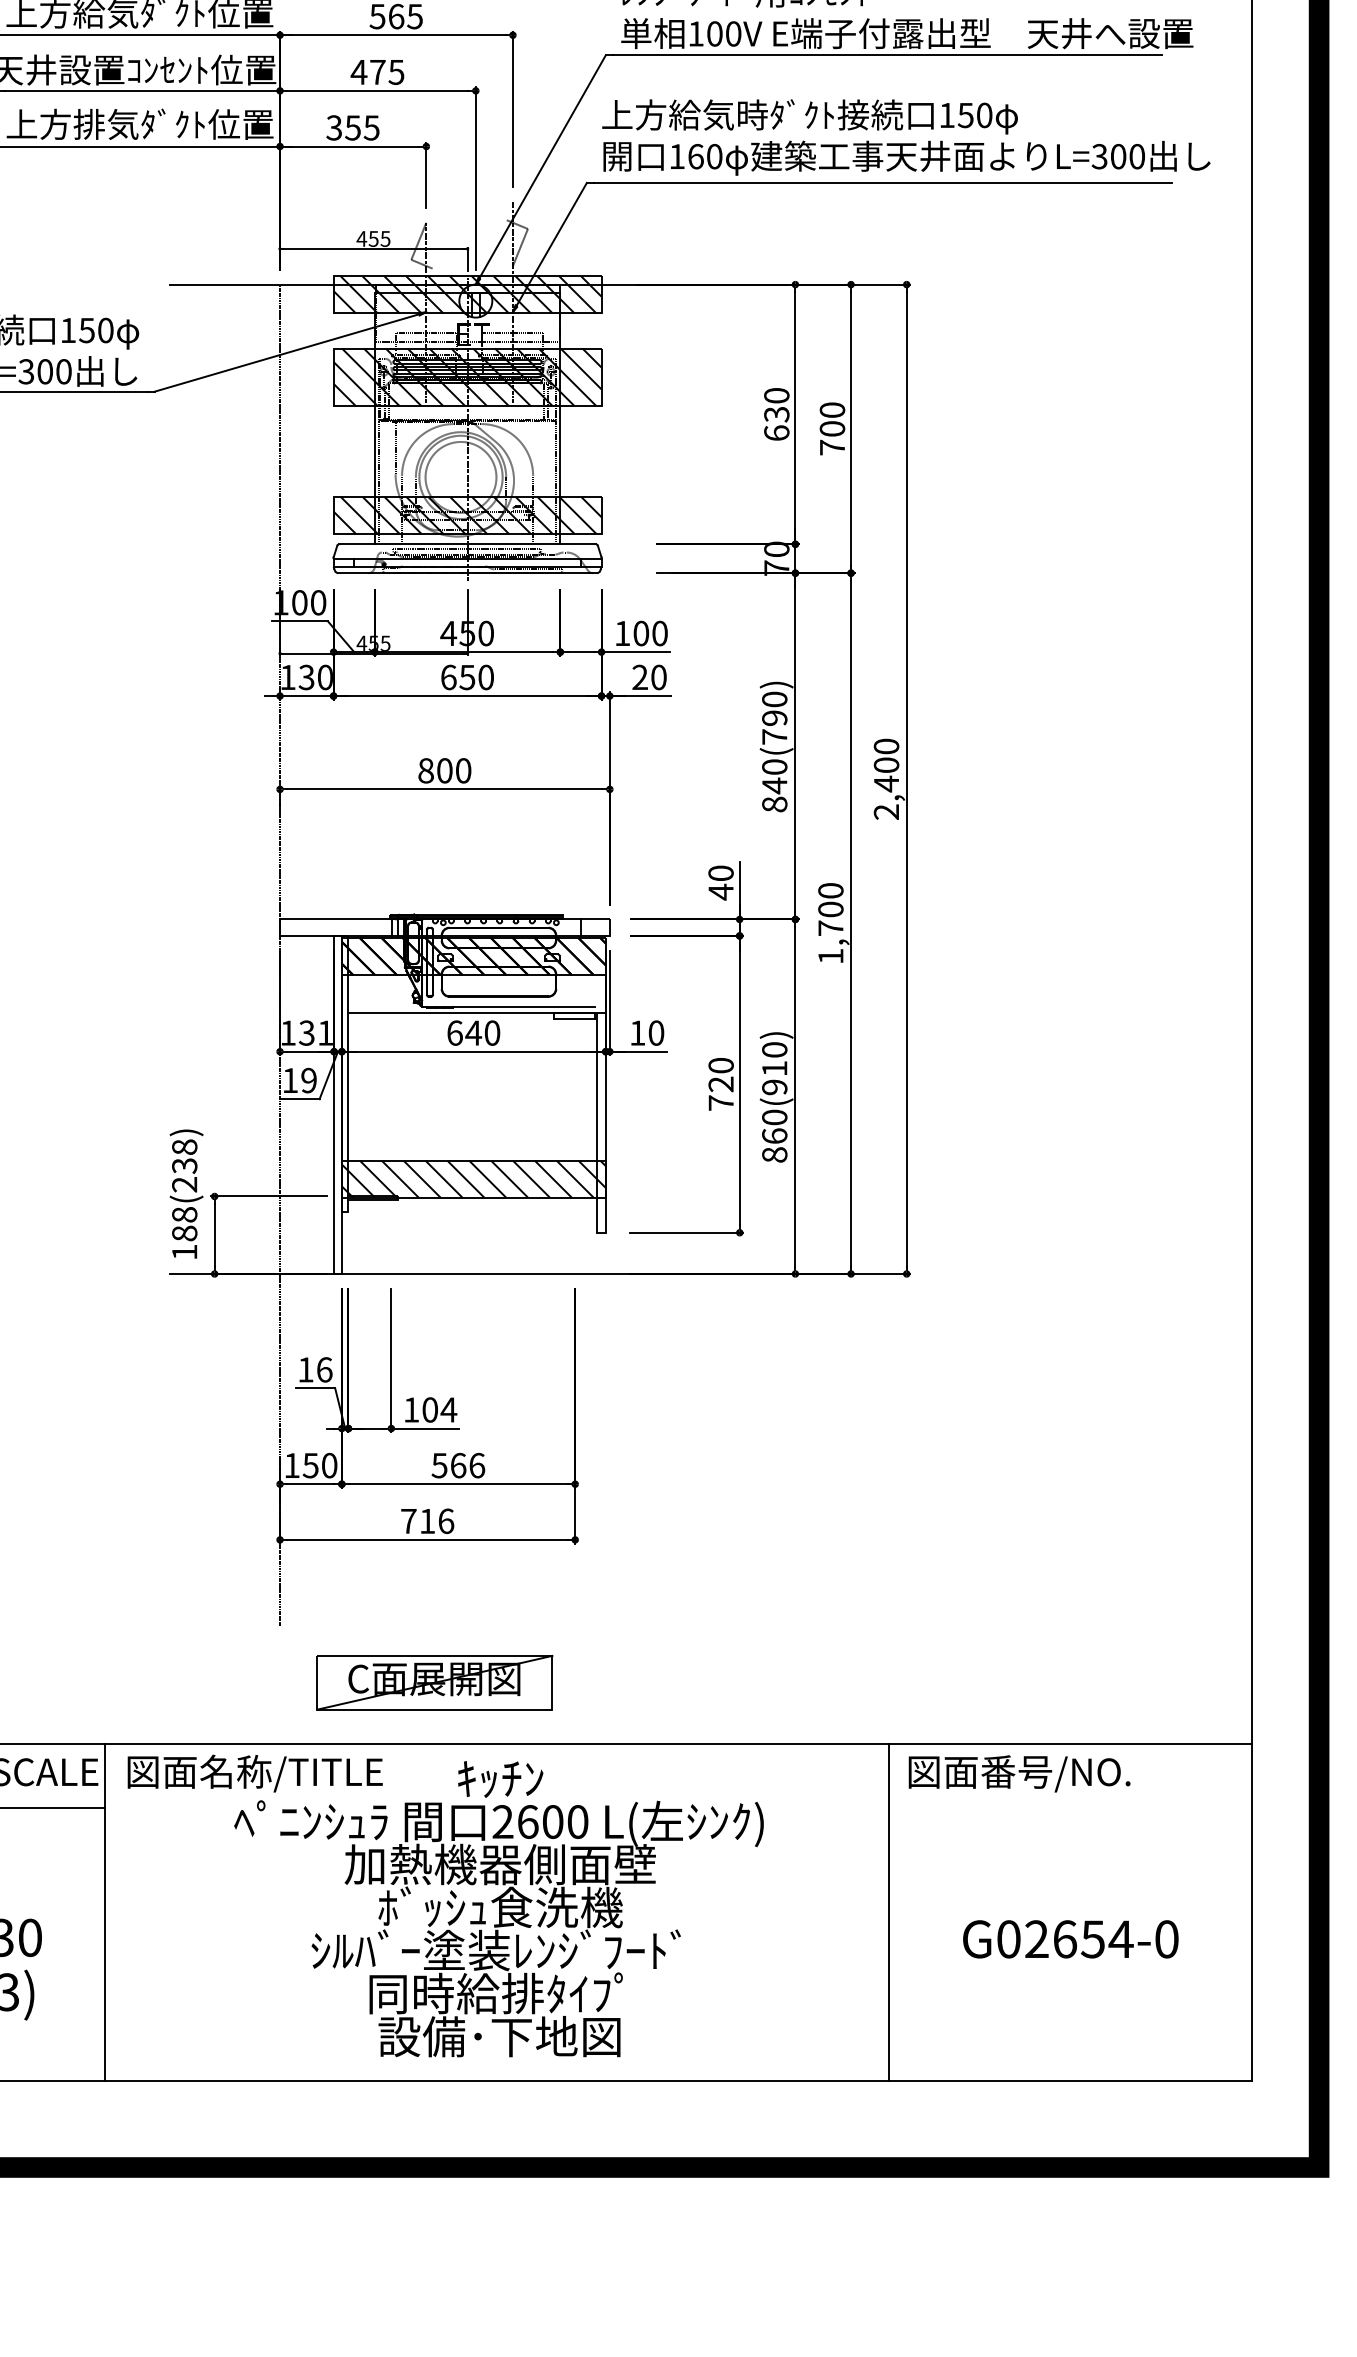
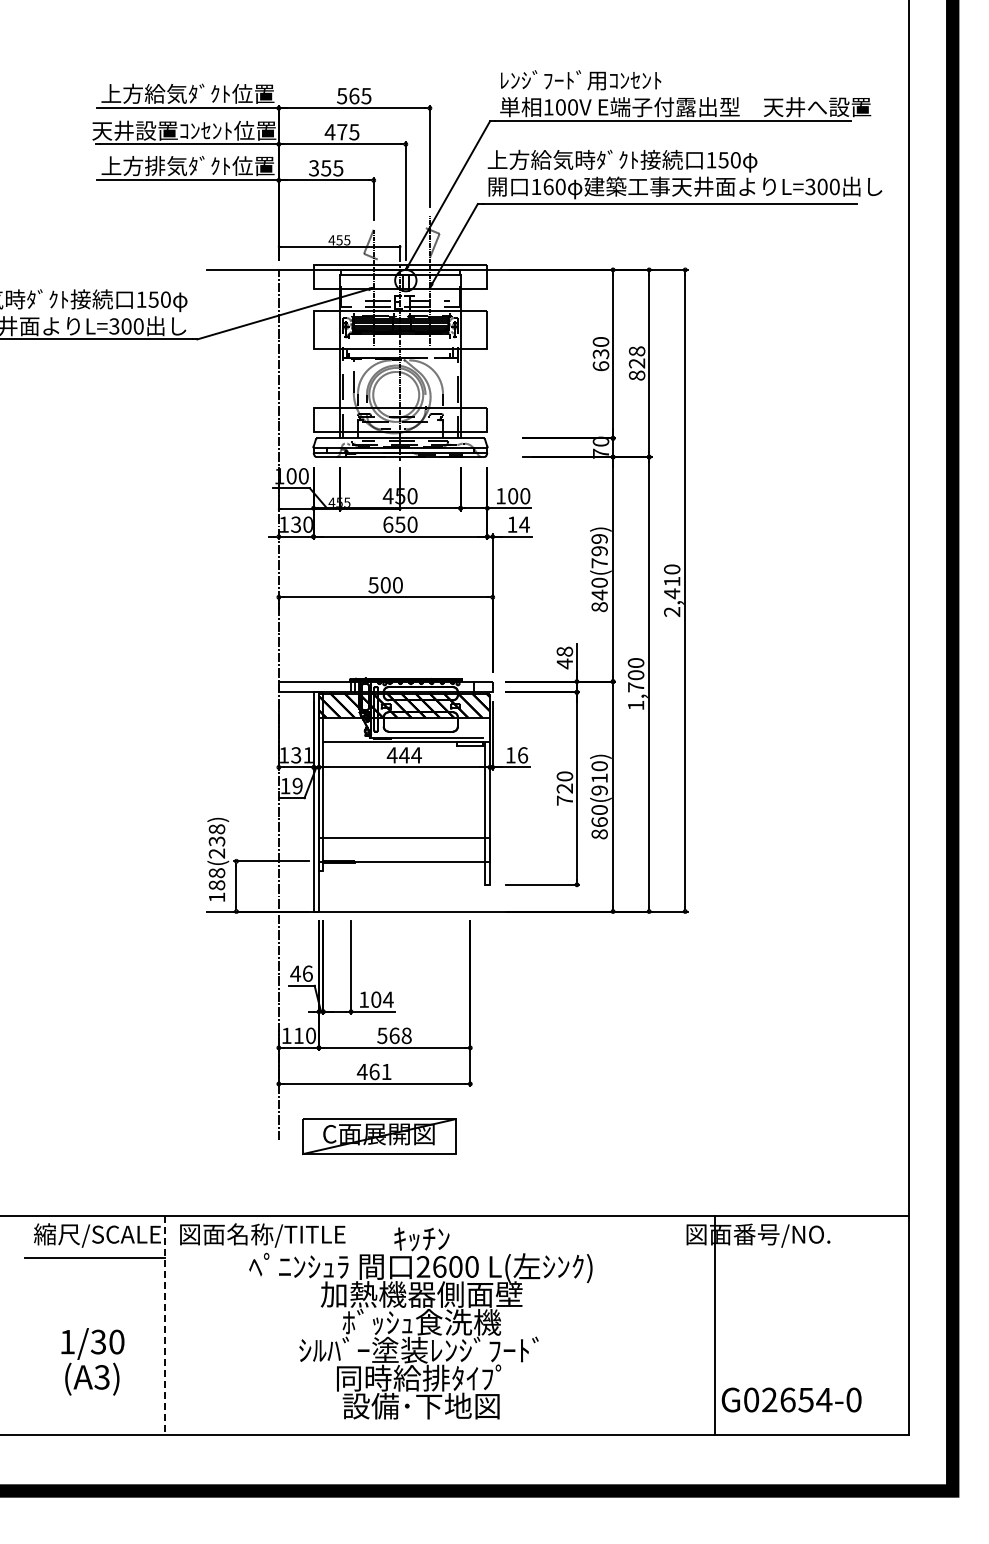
hatch: (467, 294) -> (400, 276), removed
hatch: (467, 376) -> (400, 329), removed
text: (831, 428) -> (636, 363), 700 -> 828
hatch: (467, 515) -> (400, 419), removed
text: (649, 677) -> (518, 524), 20 -> 14
text: (774, 698) -> (599, 538), 840(790) -> 840(799)
text: (887, 765) -> (672, 581), 2,400 -> 2,410
text: (425, 771) -> (373, 585), 800 -> 500
text: (720, 872) -> (564, 651), 40 -> 48
text: (472, 1033) -> (403, 755), 640 -> 444
text: (657, 1033) -> (523, 755), 10 -> 16
hatch: (473, 1179) -> (404, 850), removed
text: (305, 1369) -> (295, 973), 16 -> 46
text: (310, 1465) -> (298, 1035), 150 -> 110
text: (476, 1465) -> (406, 1035), 566 -> 568
text: (425, 1520) -> (373, 1071), 716 -> 461
part: (435, 1682) -> (379, 1136), moved
line: (888, 1912) -> (714, 1325), moved
line: (105, 1913) -> (165, 1326), solid -> dashed
text: (1070, 1938) -> (791, 1399), moved

